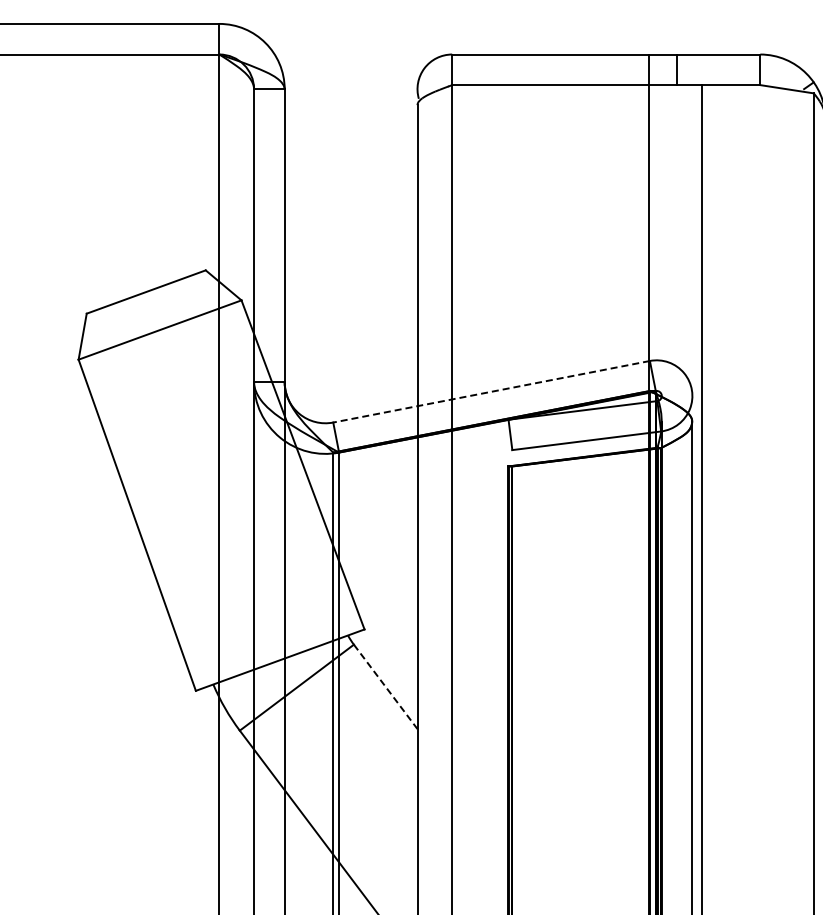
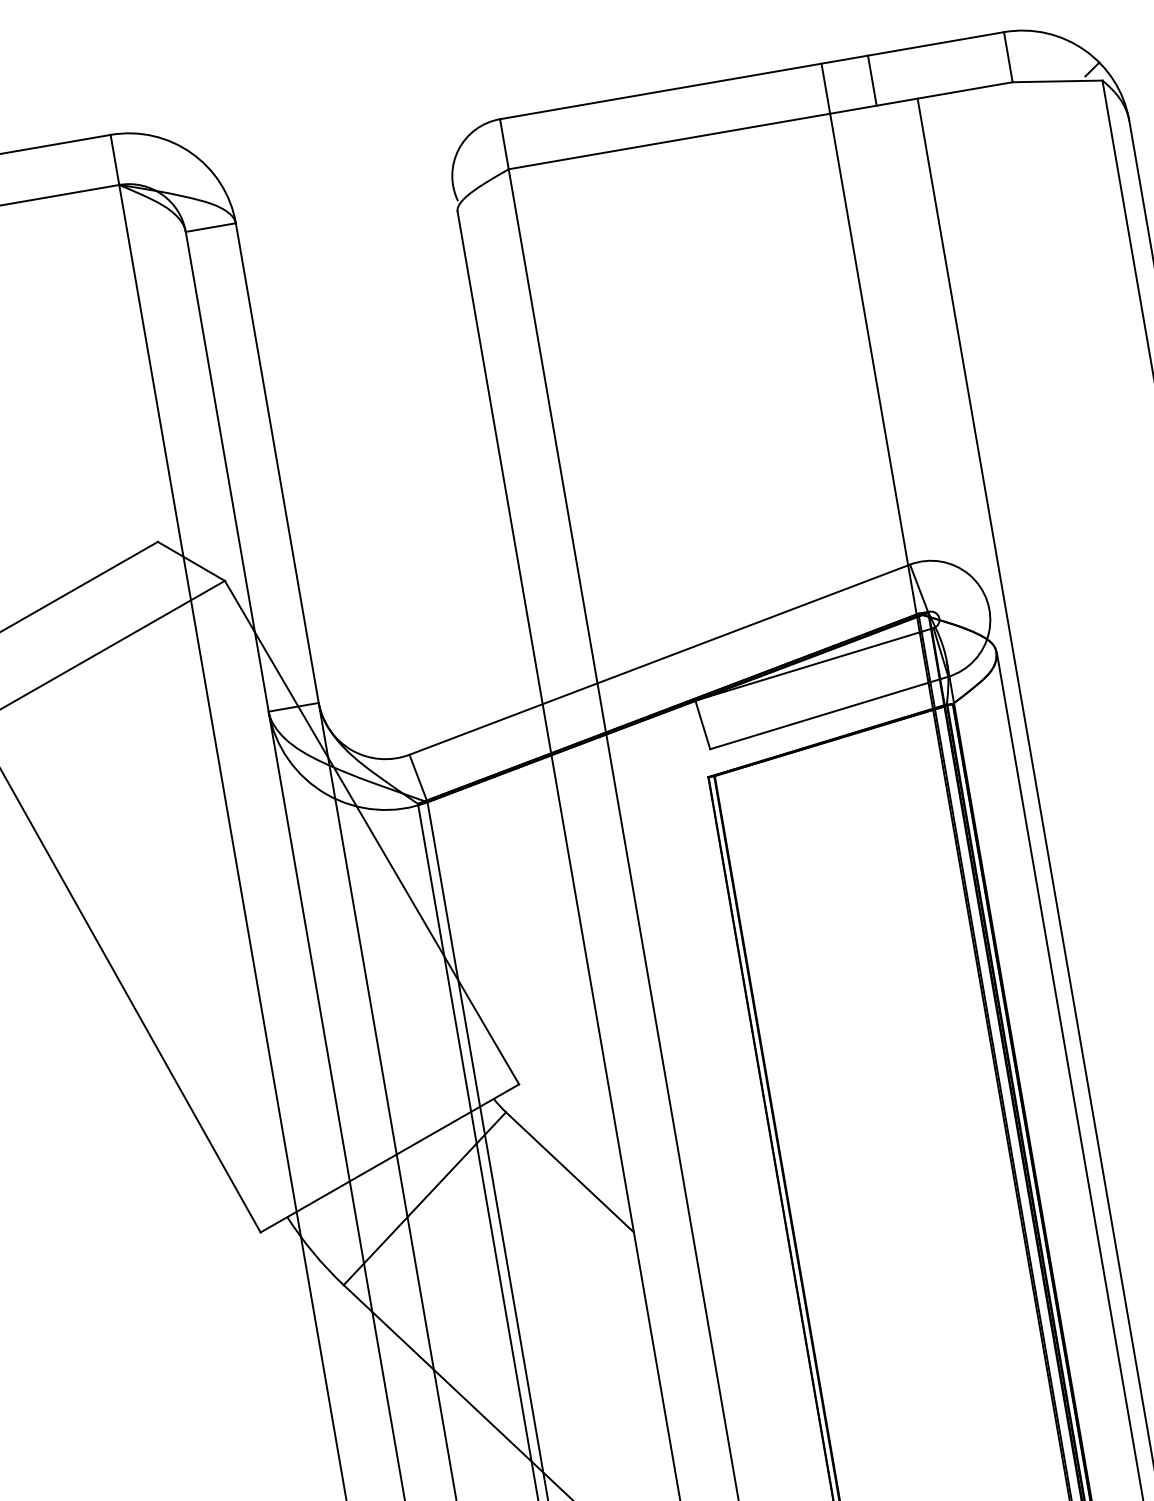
line: (491, 391) -> (659, 659), dashed -> solid
line: (385, 686) -> (569, 1171), dashed -> solid

